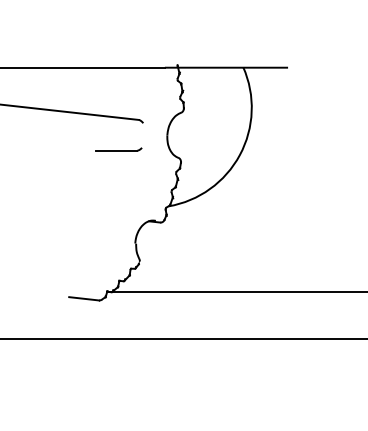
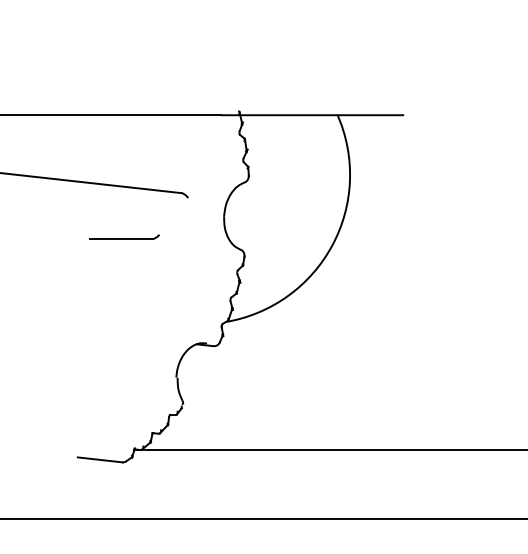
part: (118, 149) -> (124, 237), moved

